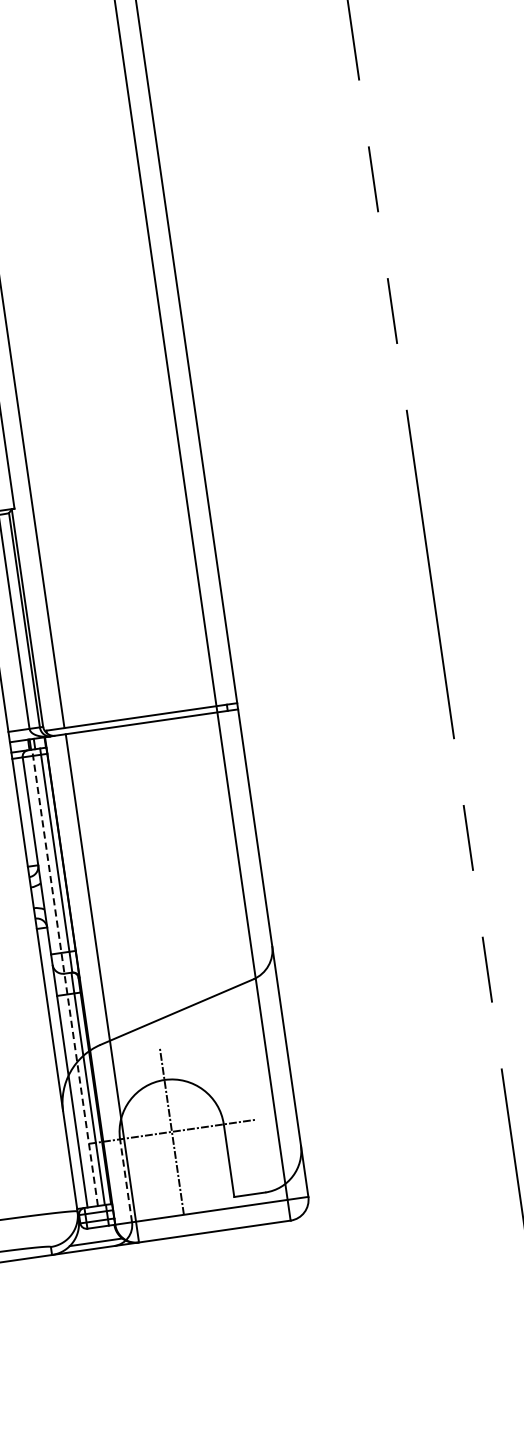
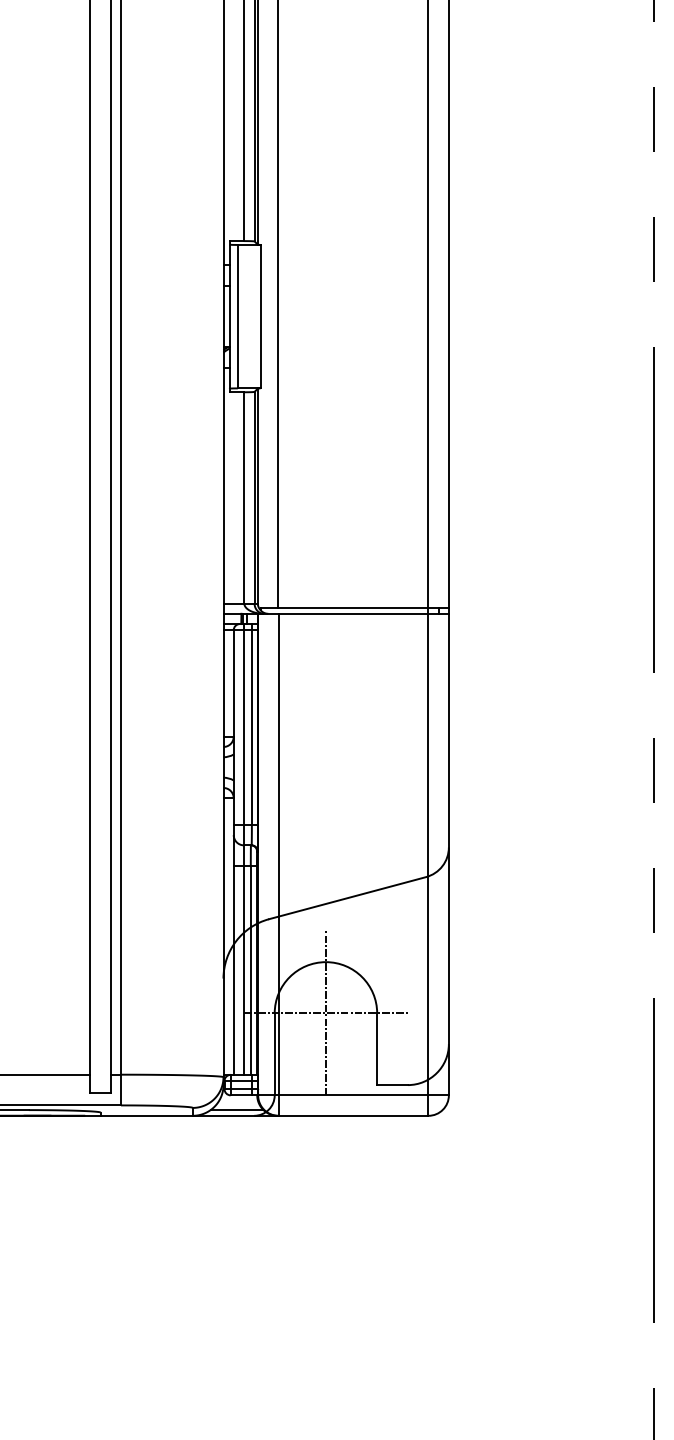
line: (64, 976) -> (243, 848), dashed -> solid
line: (125, 1180) -> (274, 1054), dashed -> solid

